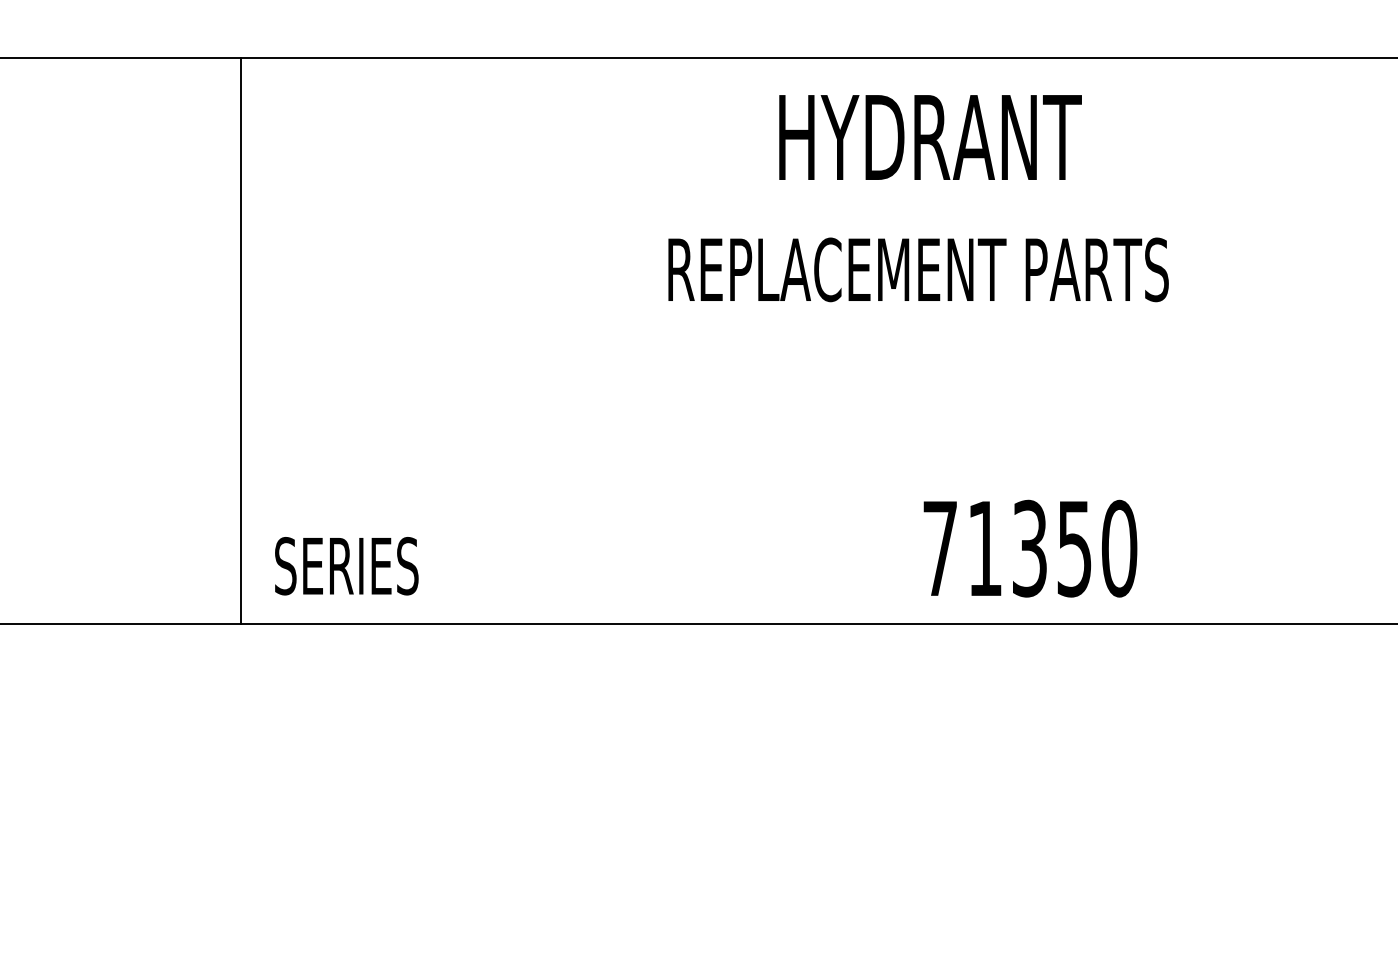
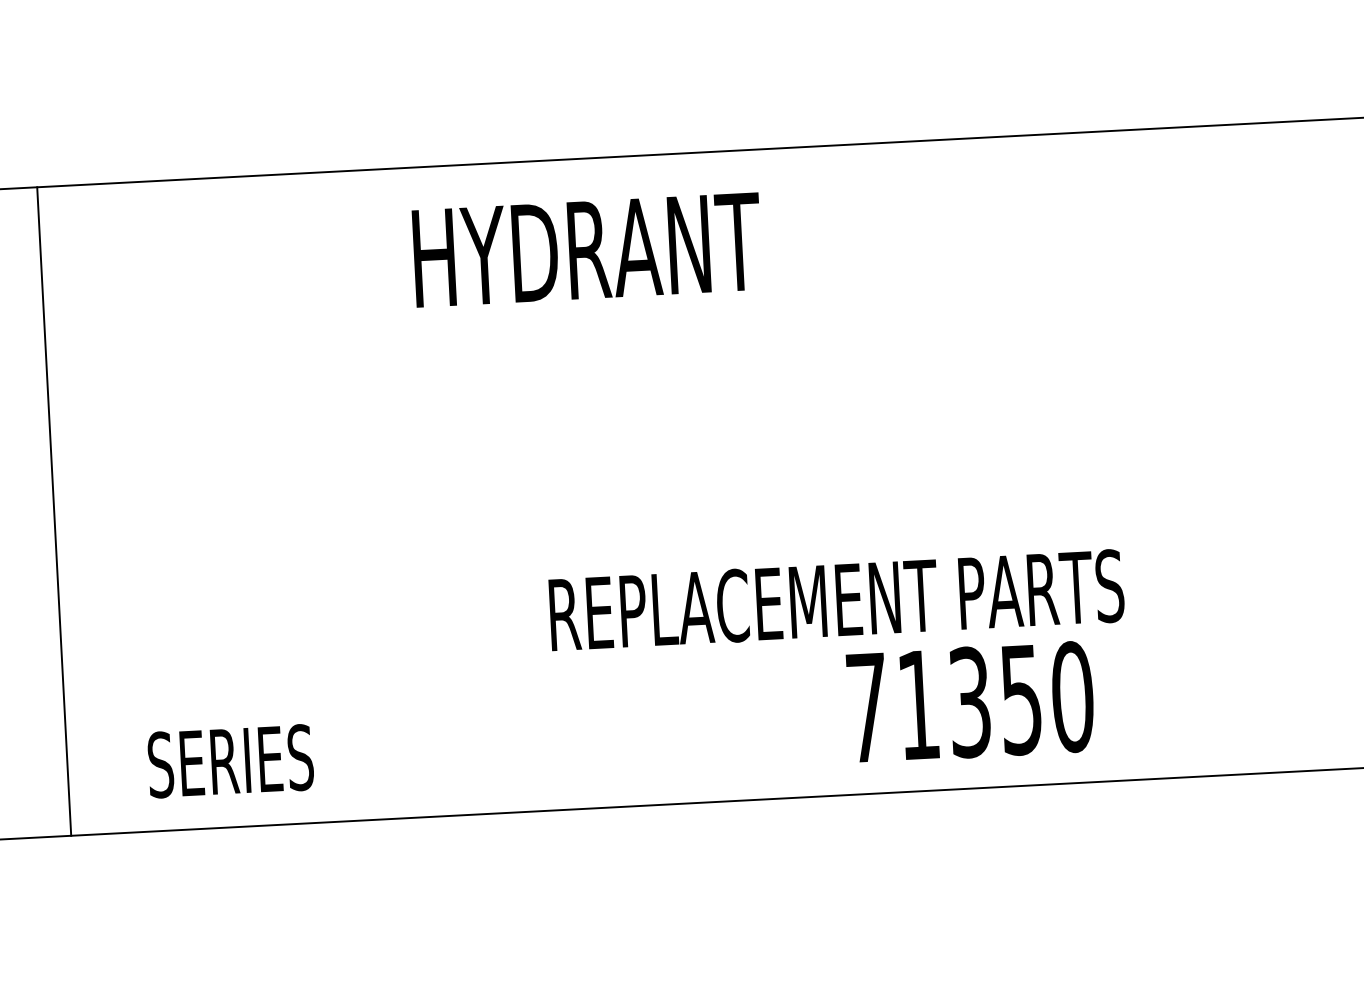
text: (930, 137) -> (587, 250), moved
text: (918, 269) -> (836, 600), moved
text: (346, 566) -> (230, 761), moved

